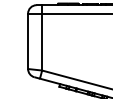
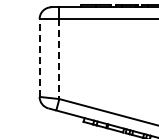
line: (28, 41) -> (39, 58), solid -> dashed
line: (42, 42) -> (59, 59), solid -> dashed

